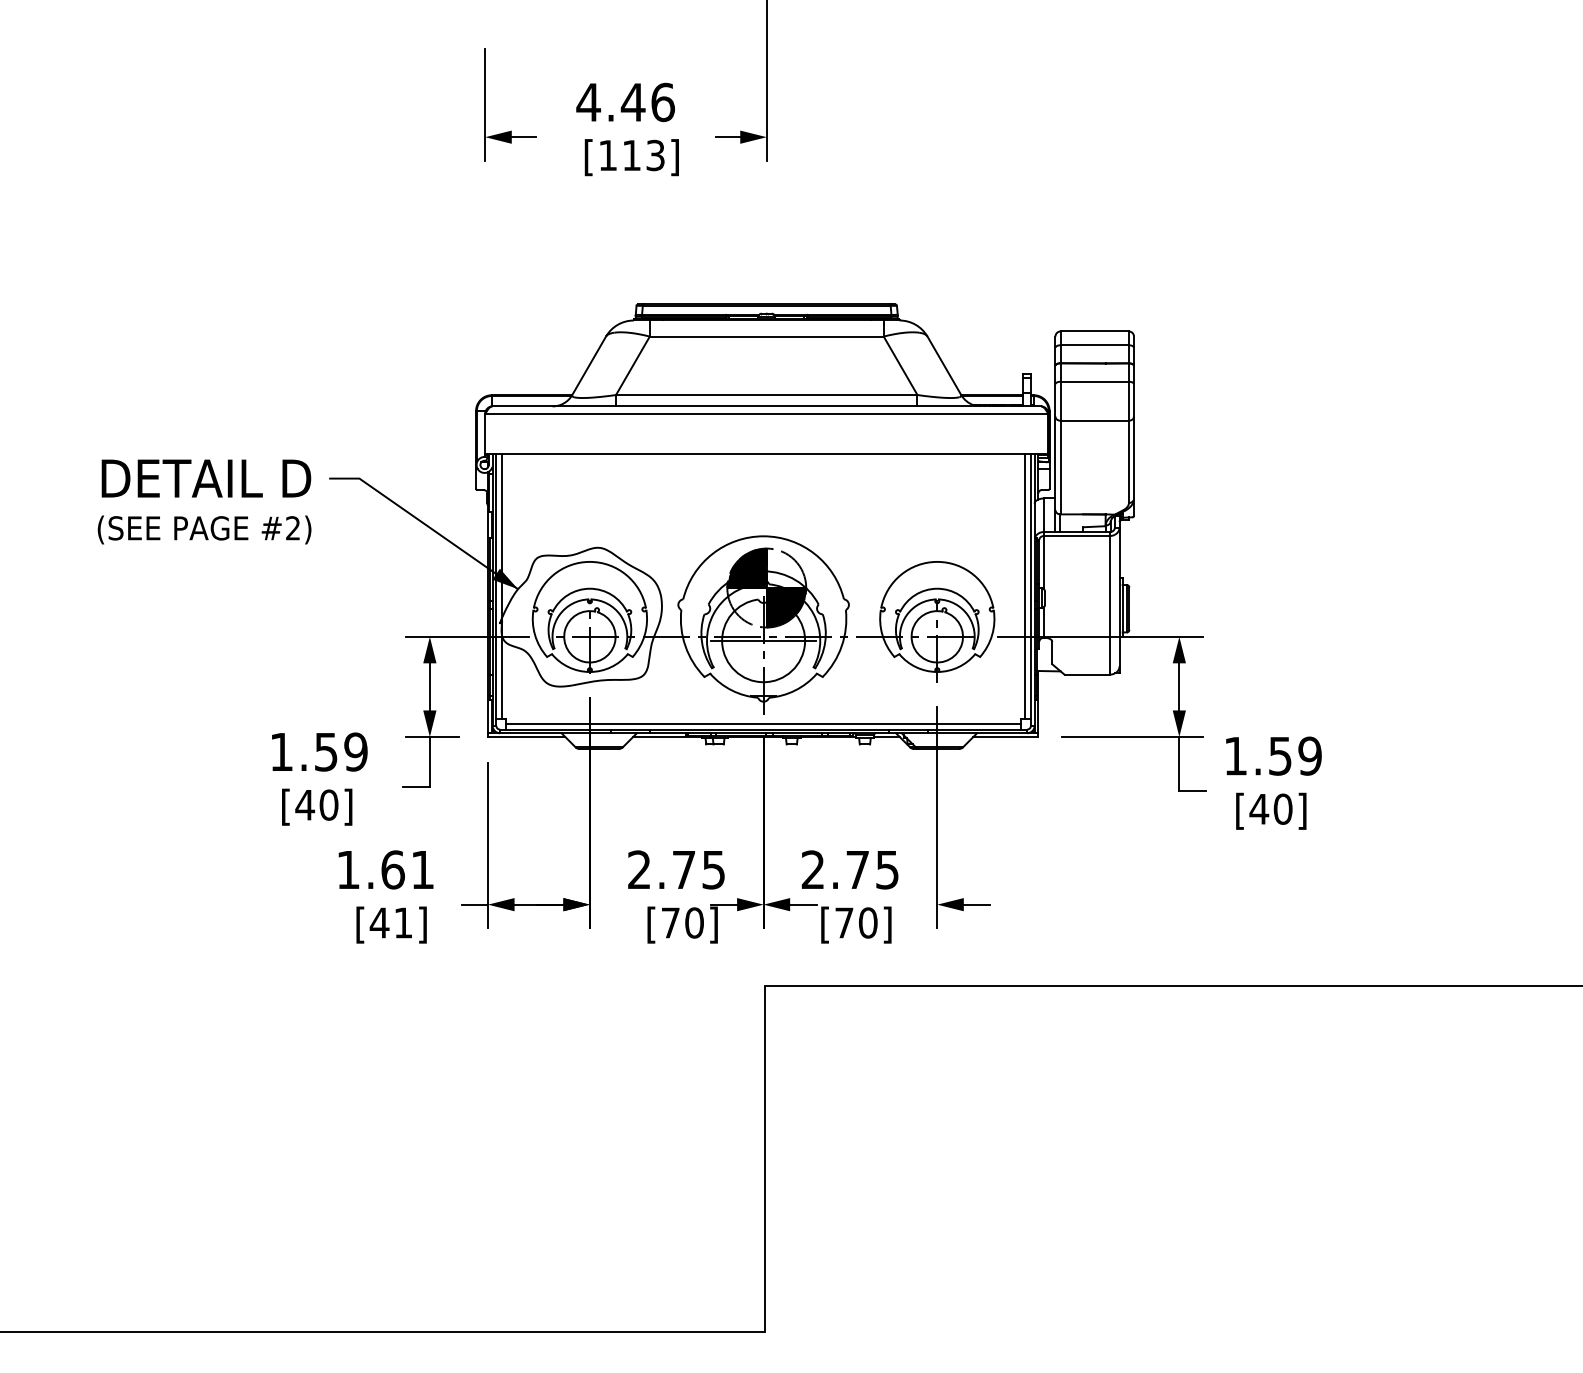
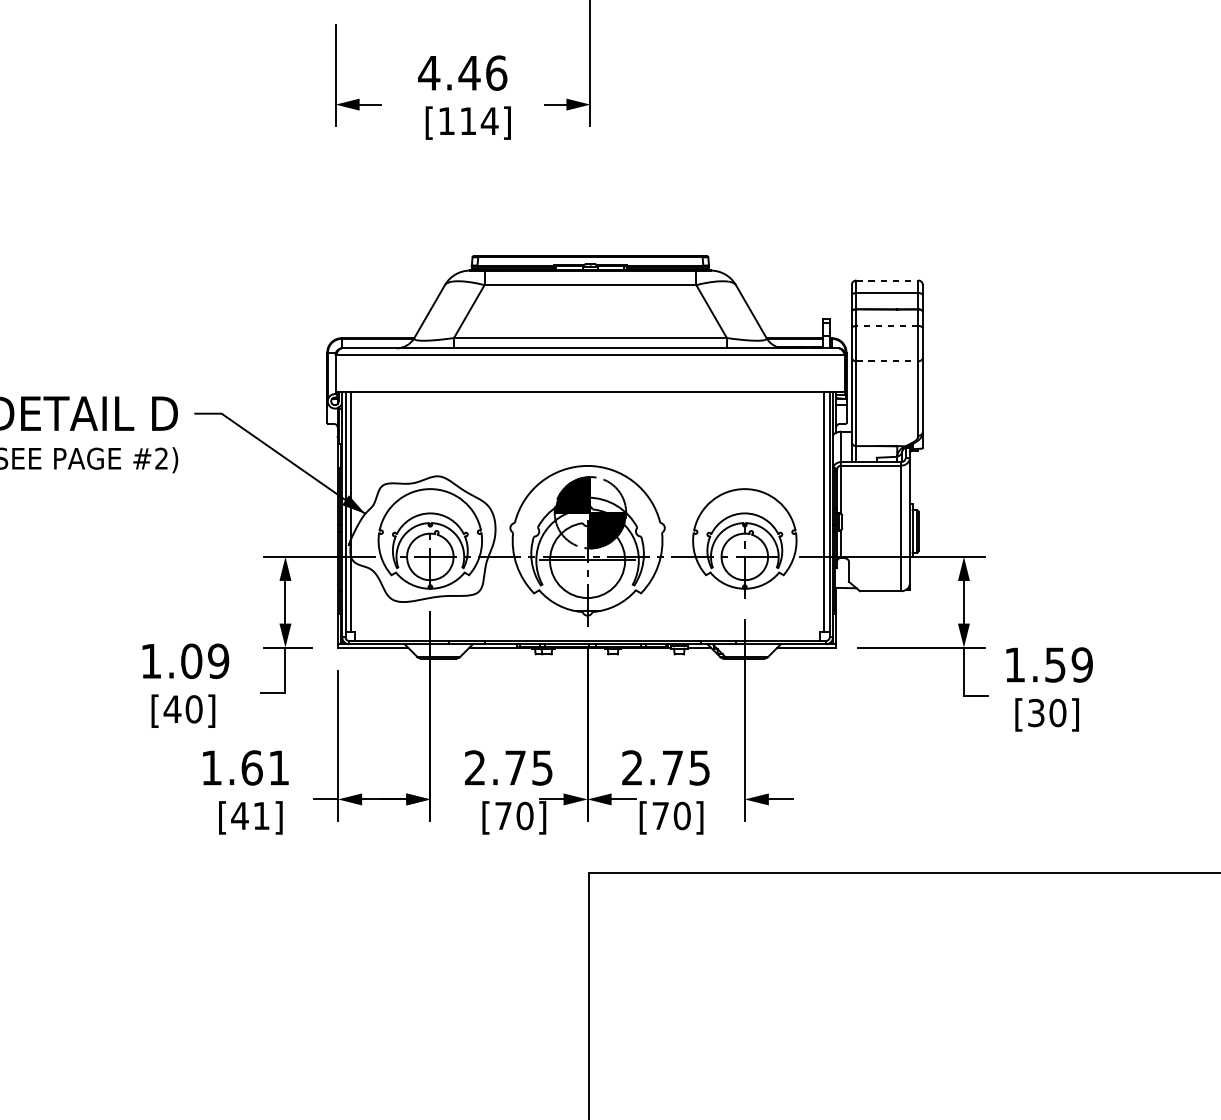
text: (655, 155) -> (489, 121), [113] -> [114]
line: (1095, 331) -> (888, 280), solid -> dashed
line: (1094, 381) -> (887, 325), solid -> dashed
line: (1095, 420) -> (888, 361), solid -> dashed
line: (763, 723) -> (587, 635), removed
text: (326, 751) -> (191, 660), 1.59 -> 1.09
text: (1259, 808) -> (1036, 712), [40] -> [30]

